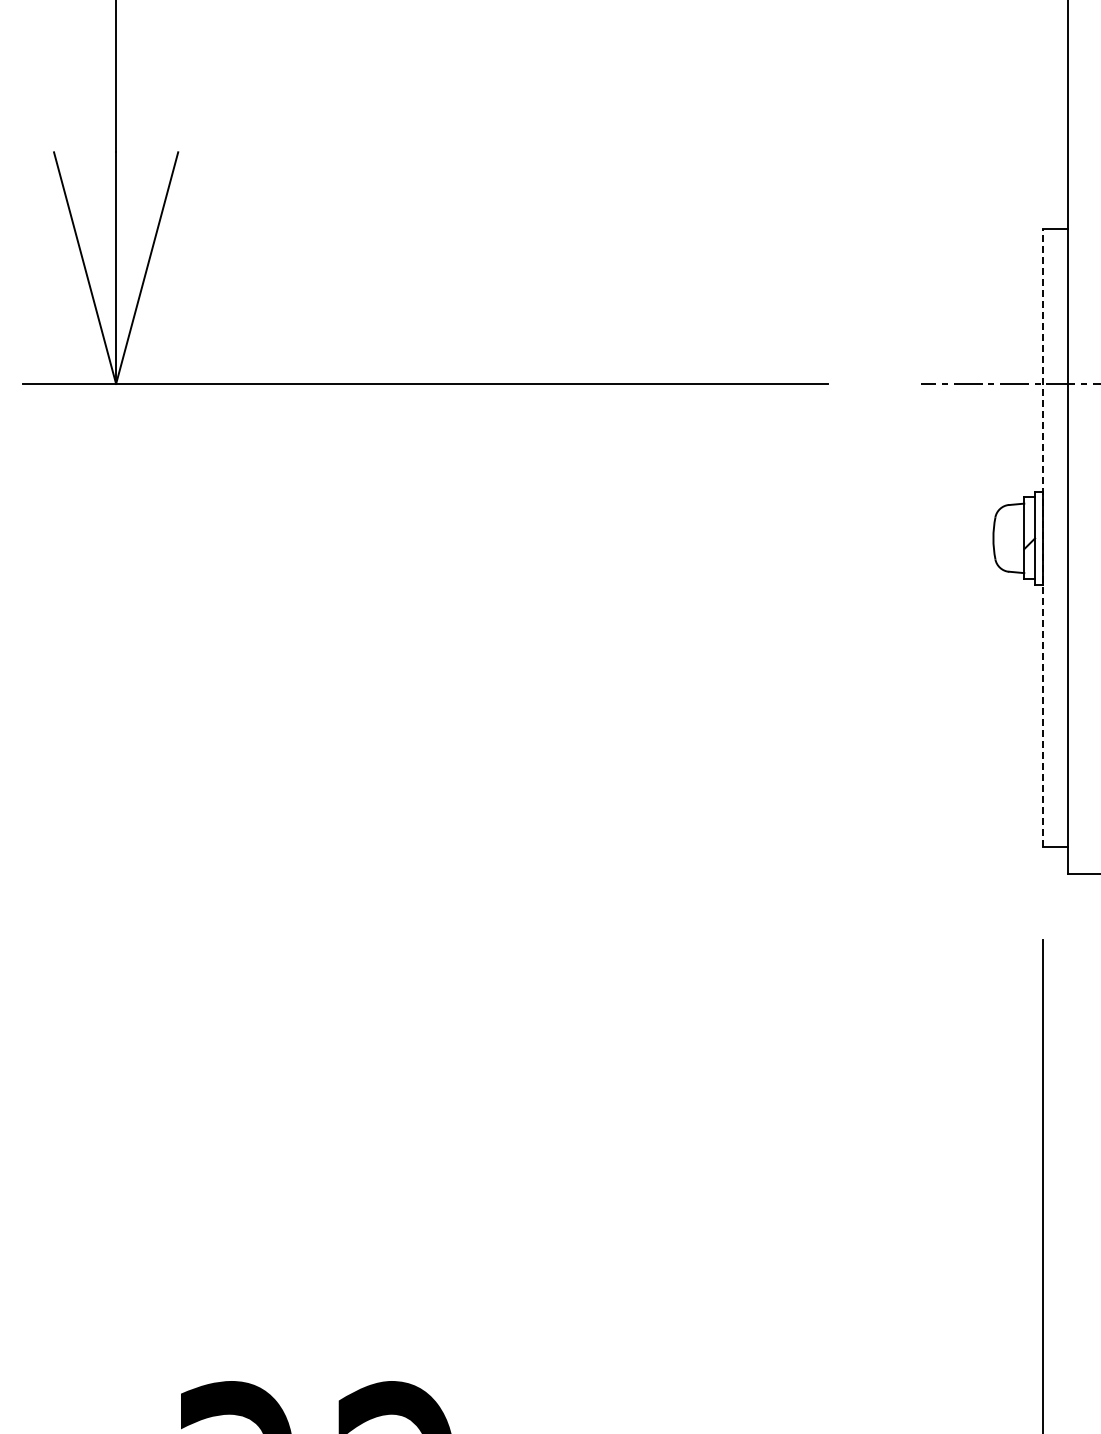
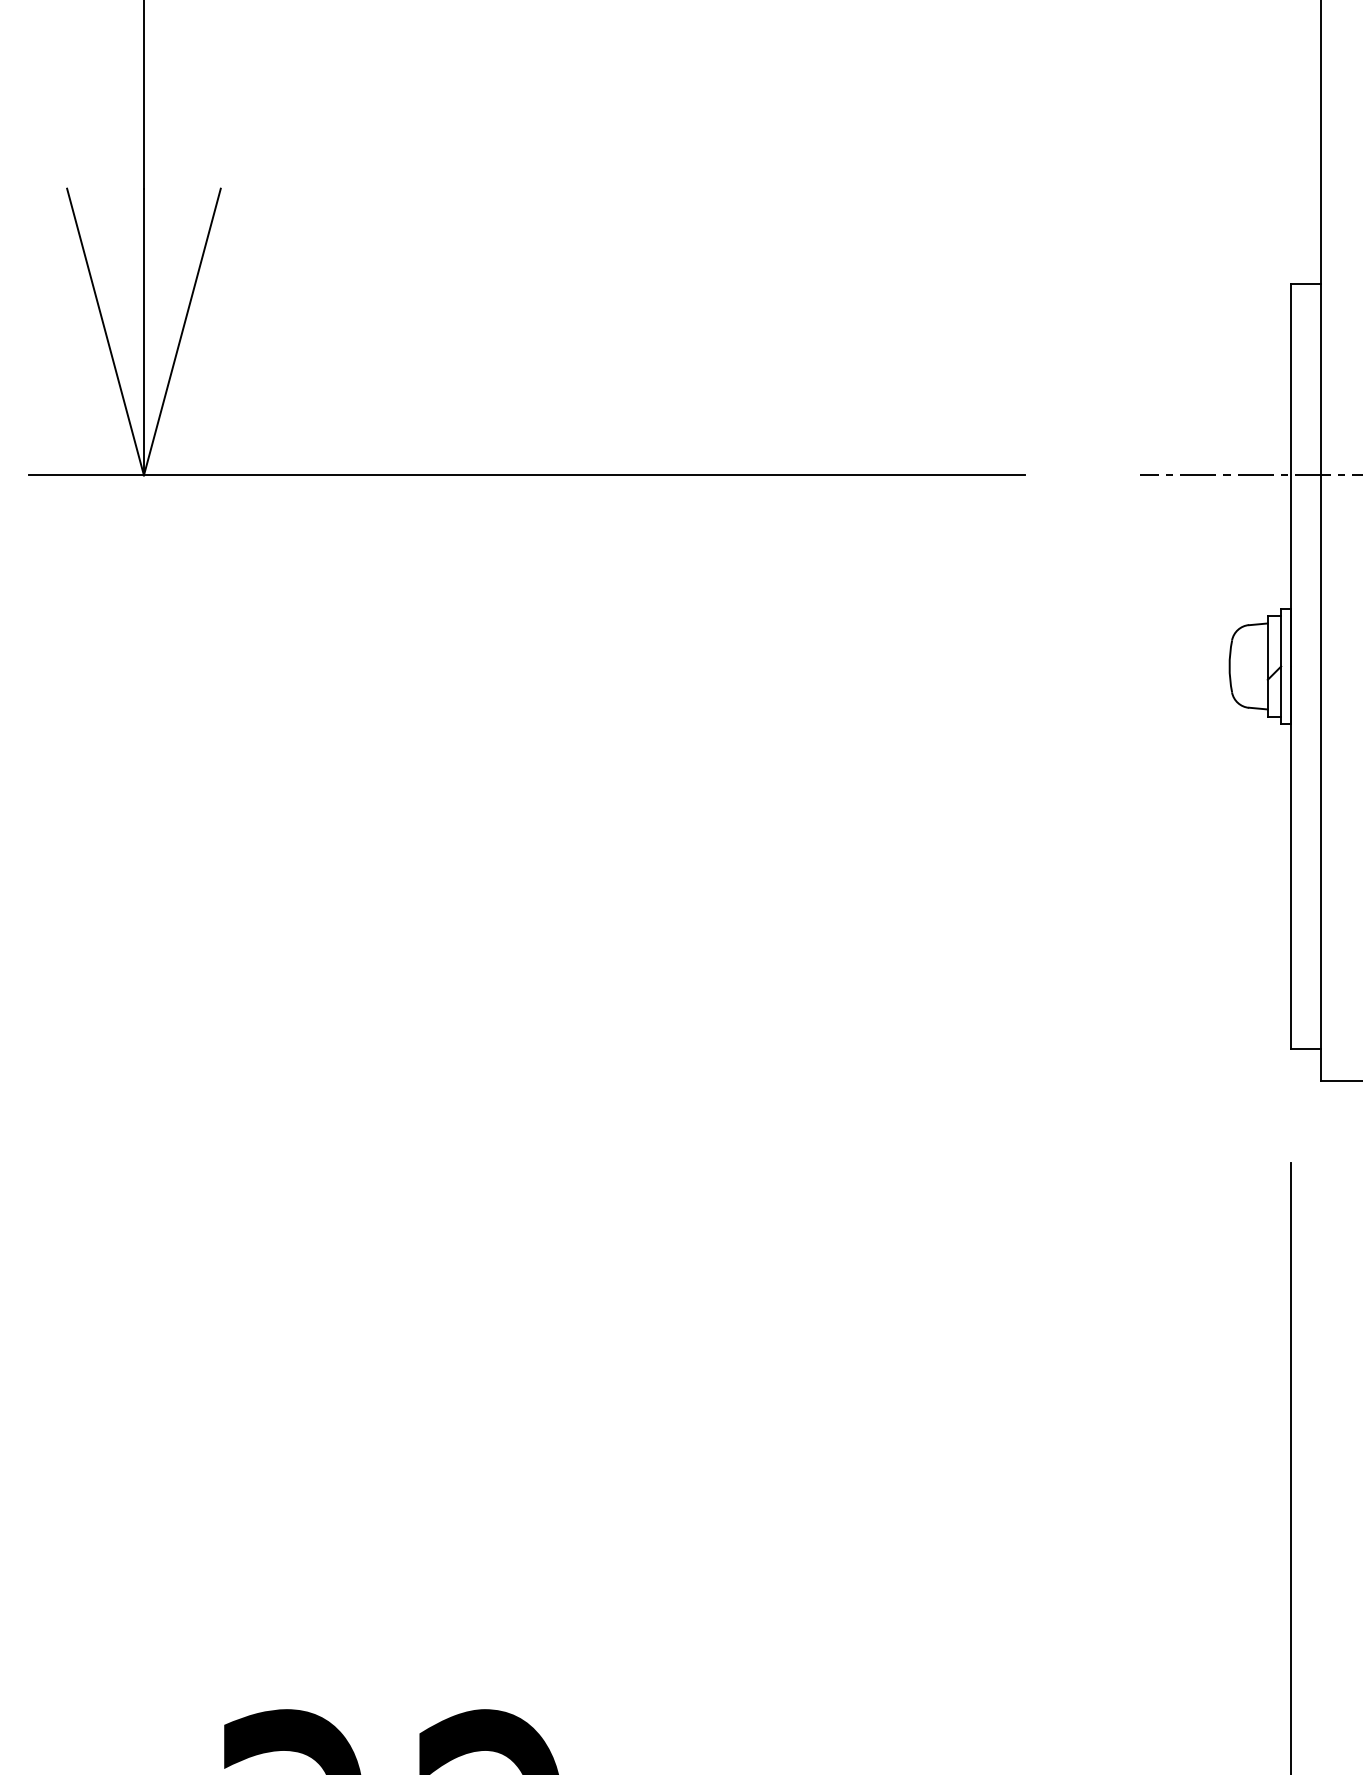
line: (1042, 538) -> (1290, 666), dashed -> solid

